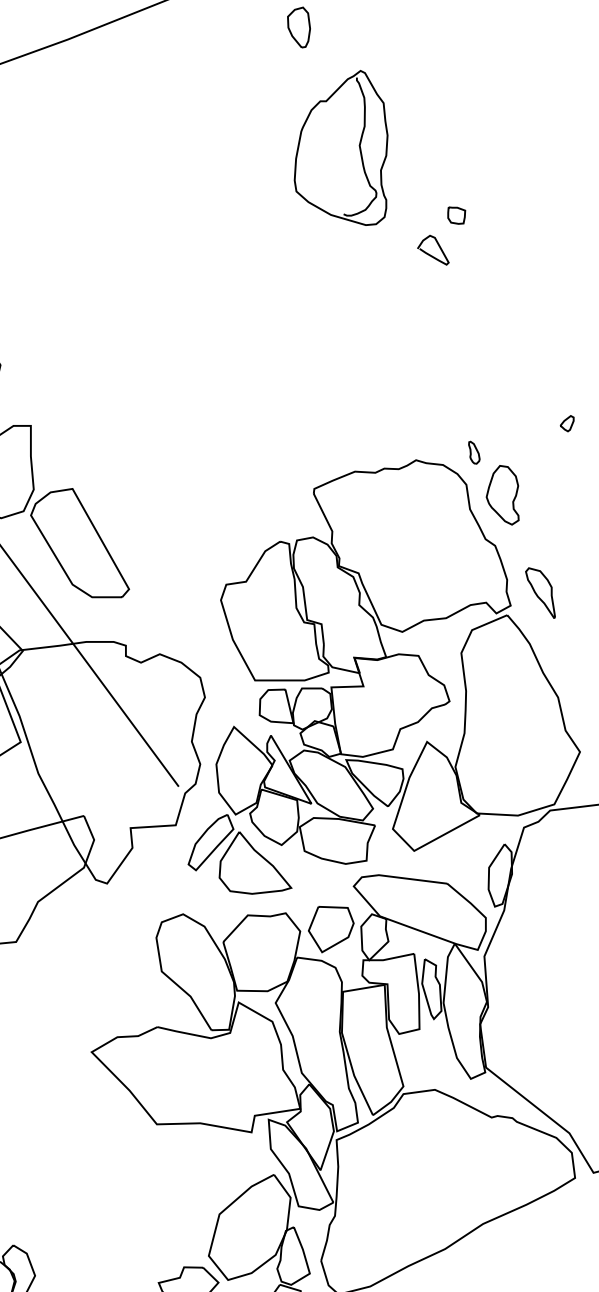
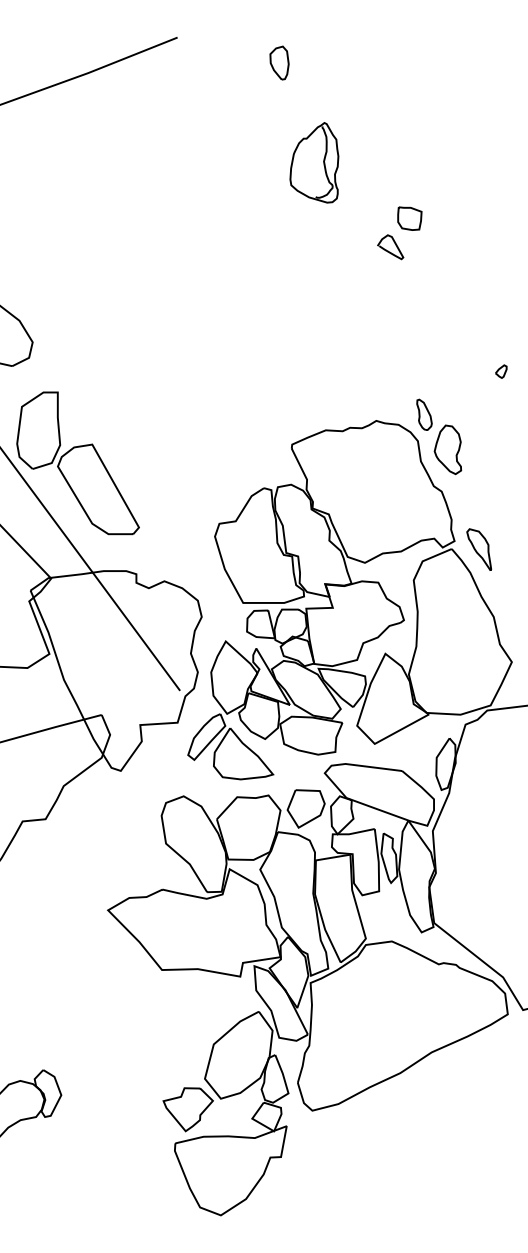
part: (341, 147) -> (314, 162), size x0.62
part: (456, 215) -> (409, 218), size x1.67
part: (567, 423) -> (501, 371), moved
part: (474, 452) -> (424, 414), size x1.67
part: (540, 592) -> (479, 549), moved

